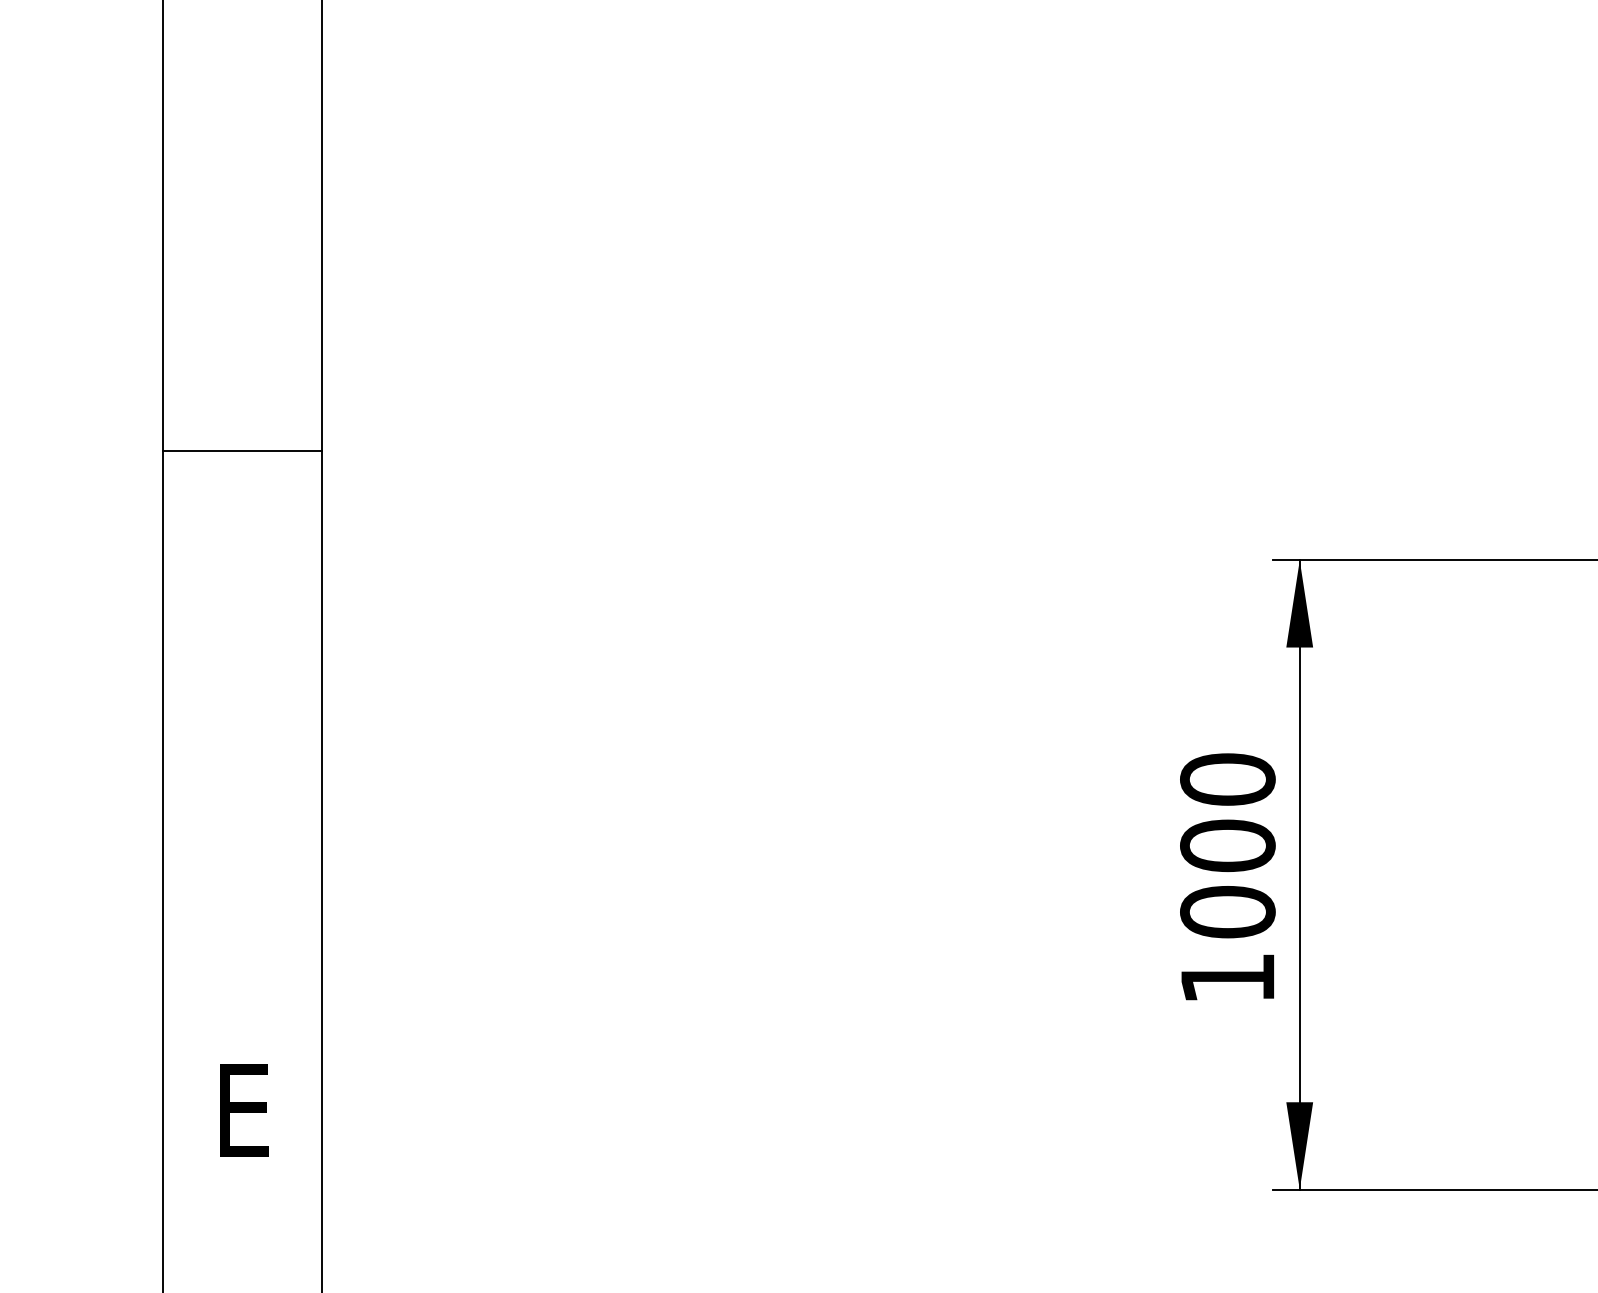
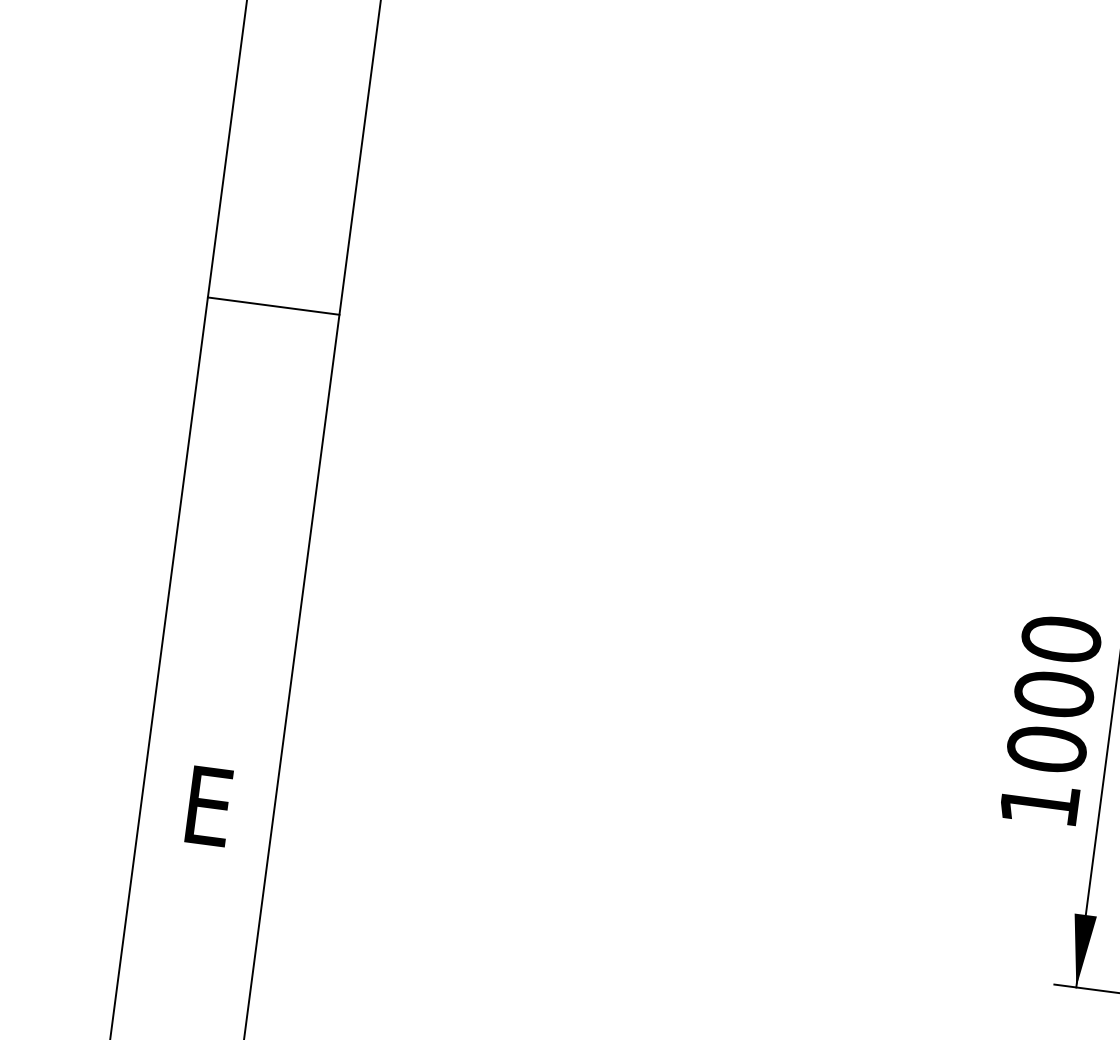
line: (242, 450) -> (273, 306), moved

